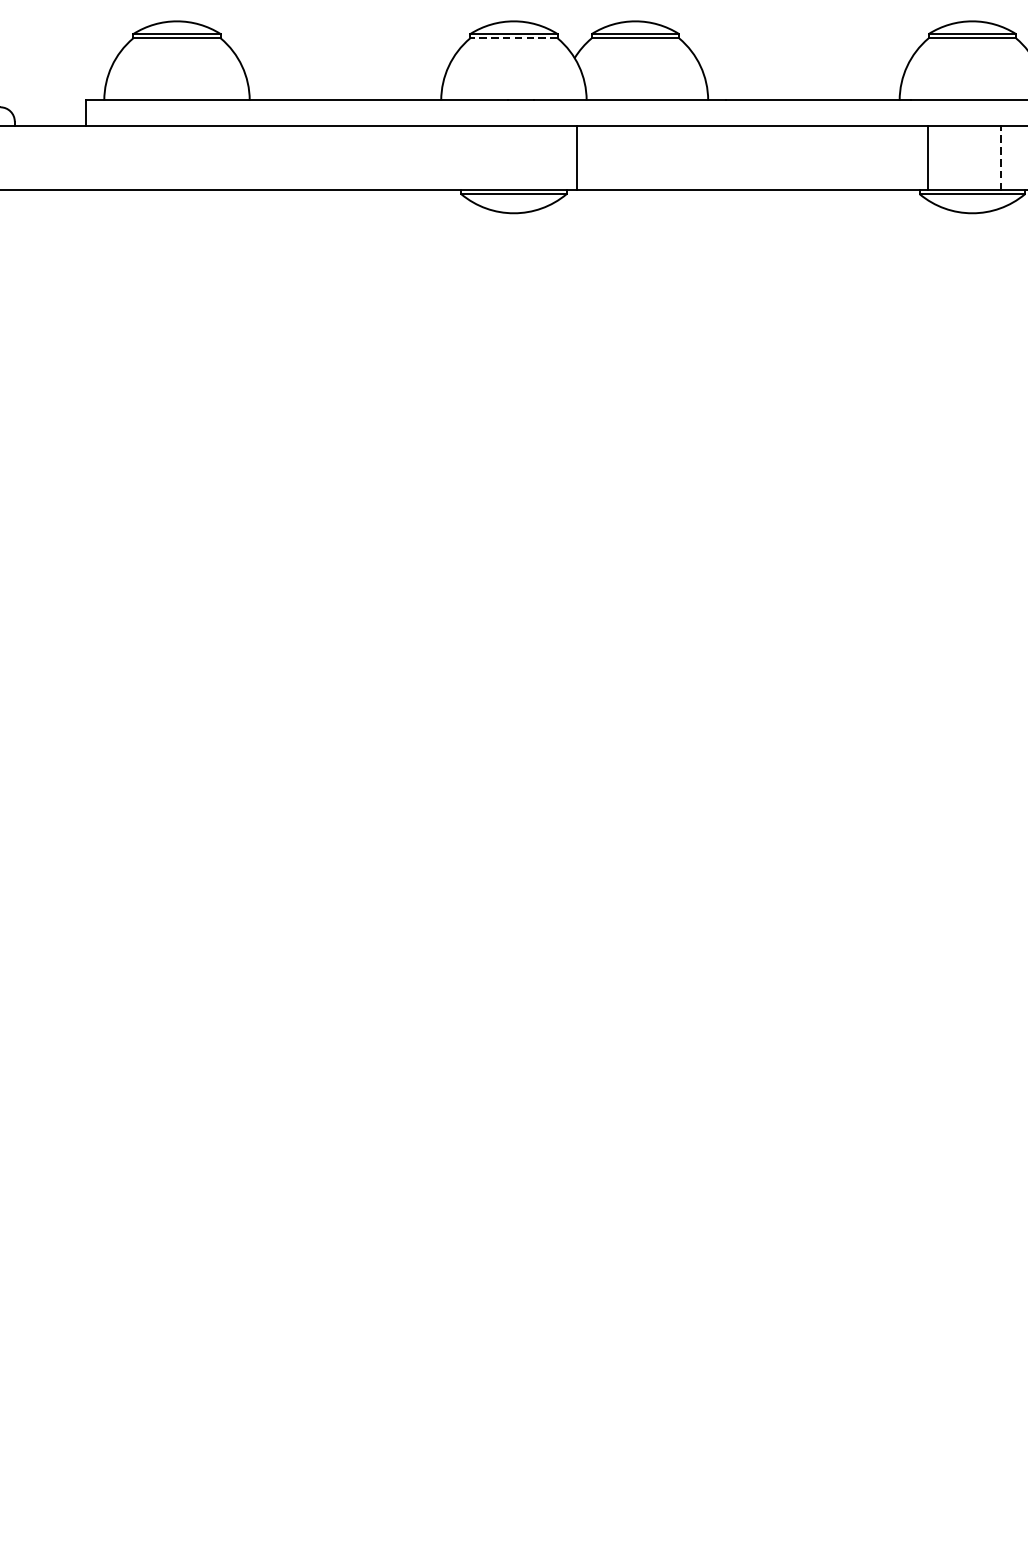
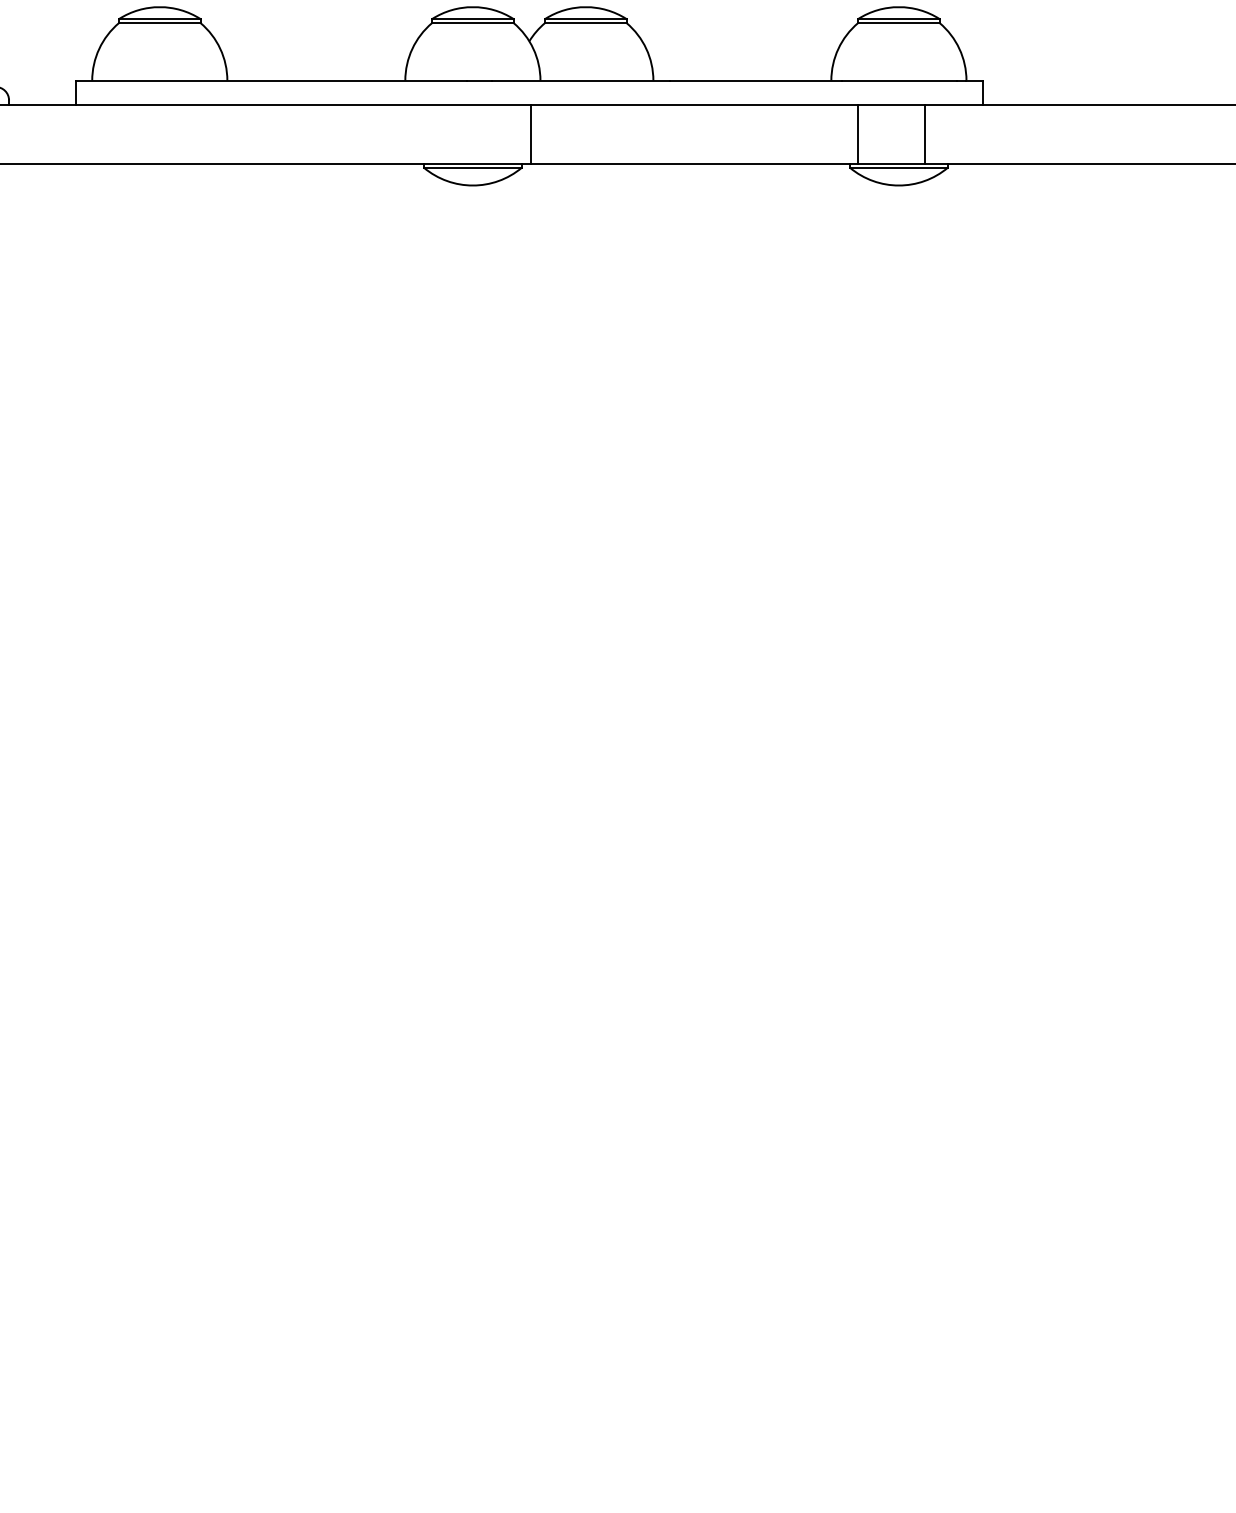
line: (513, 38) -> (472, 23), dashed -> solid
line: (1000, 158) -> (925, 134), dashed -> solid

